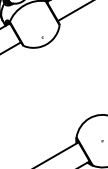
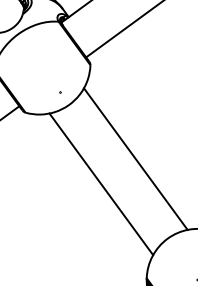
line: (77, 75) -> (135, 158), added
line: (58, 86) -> (101, 183), added

